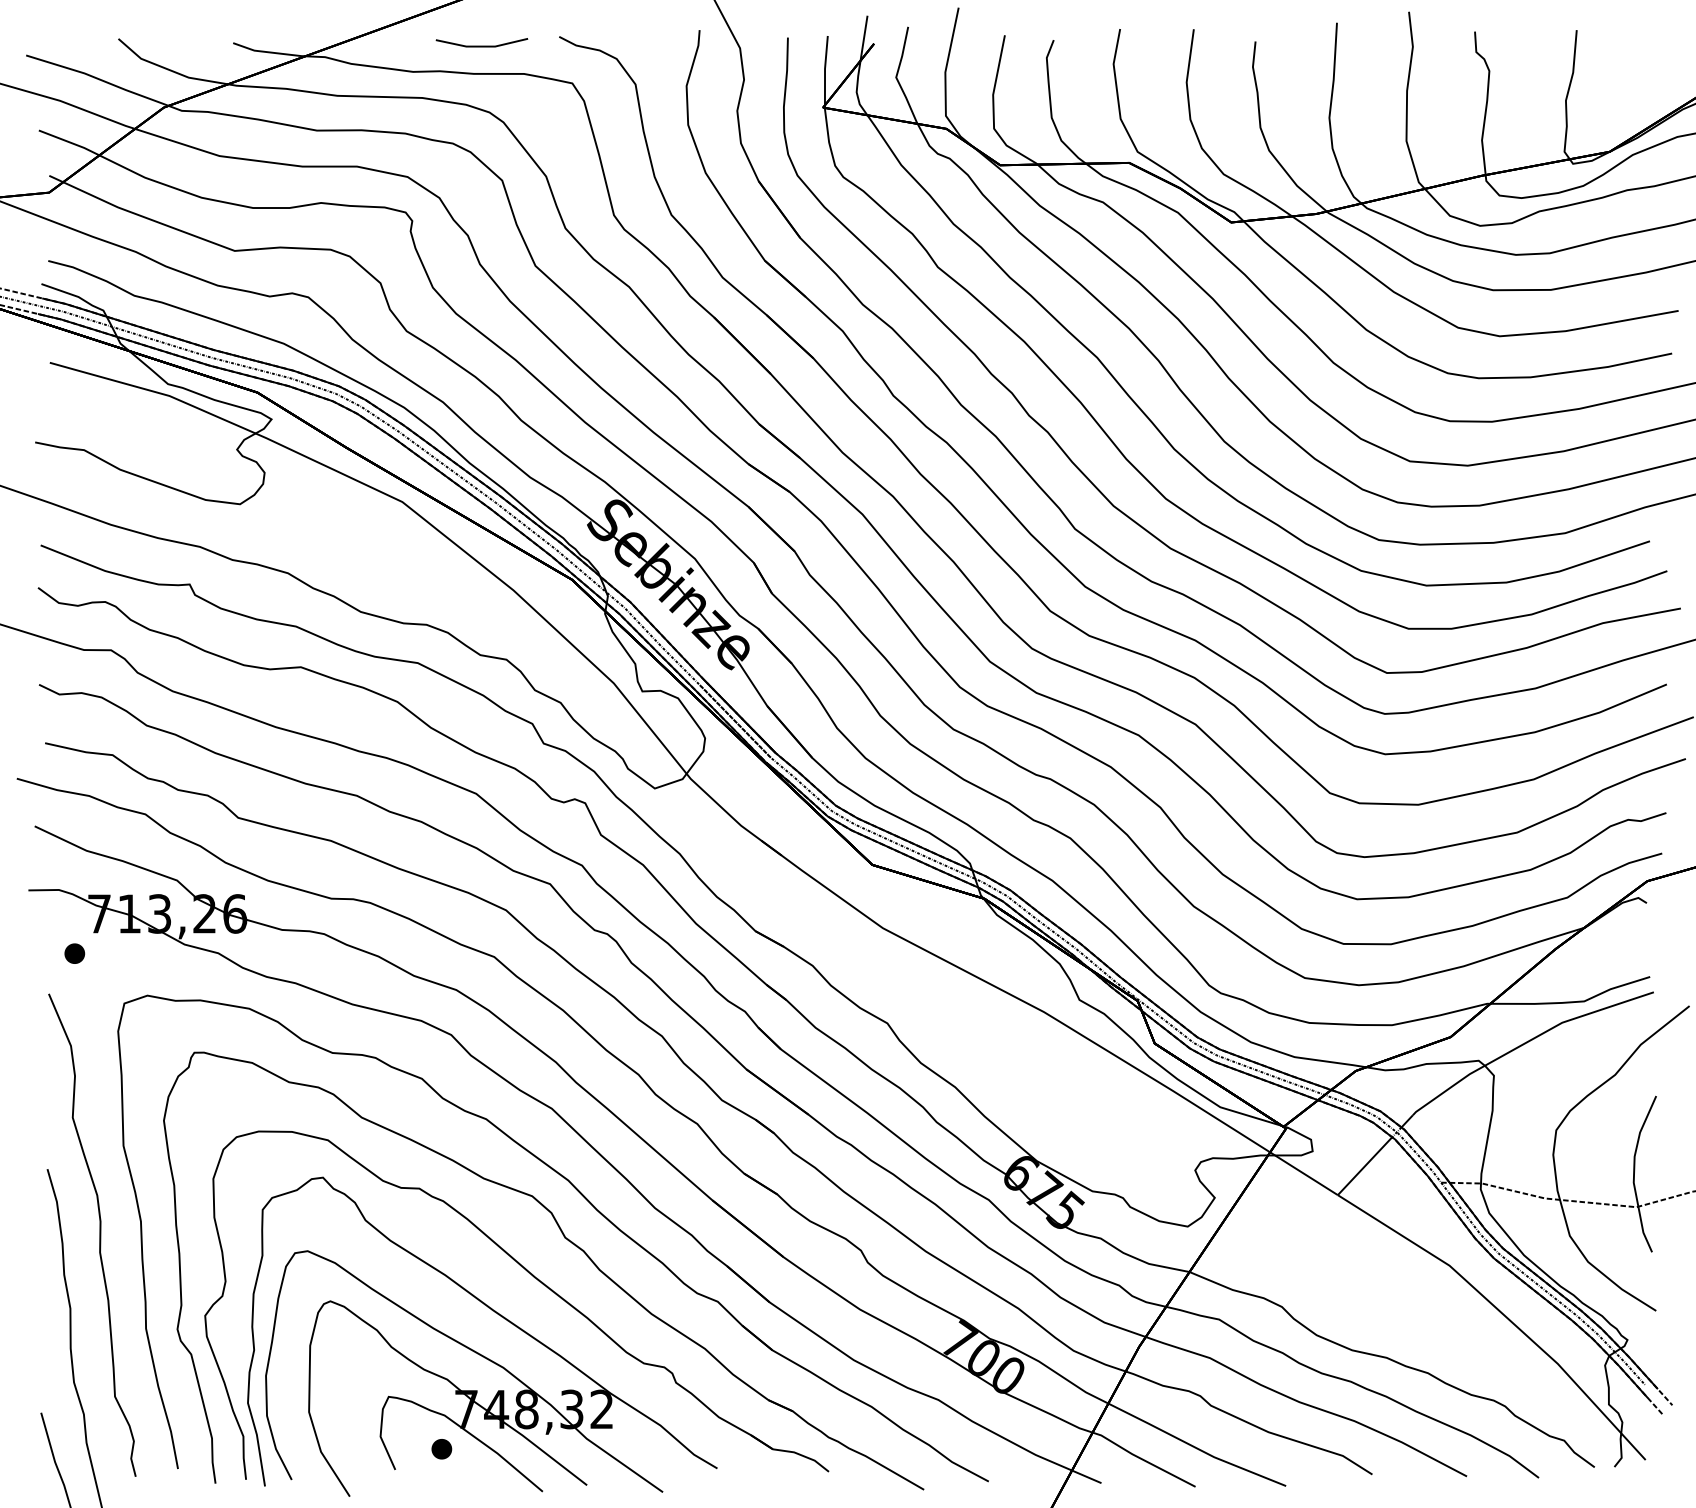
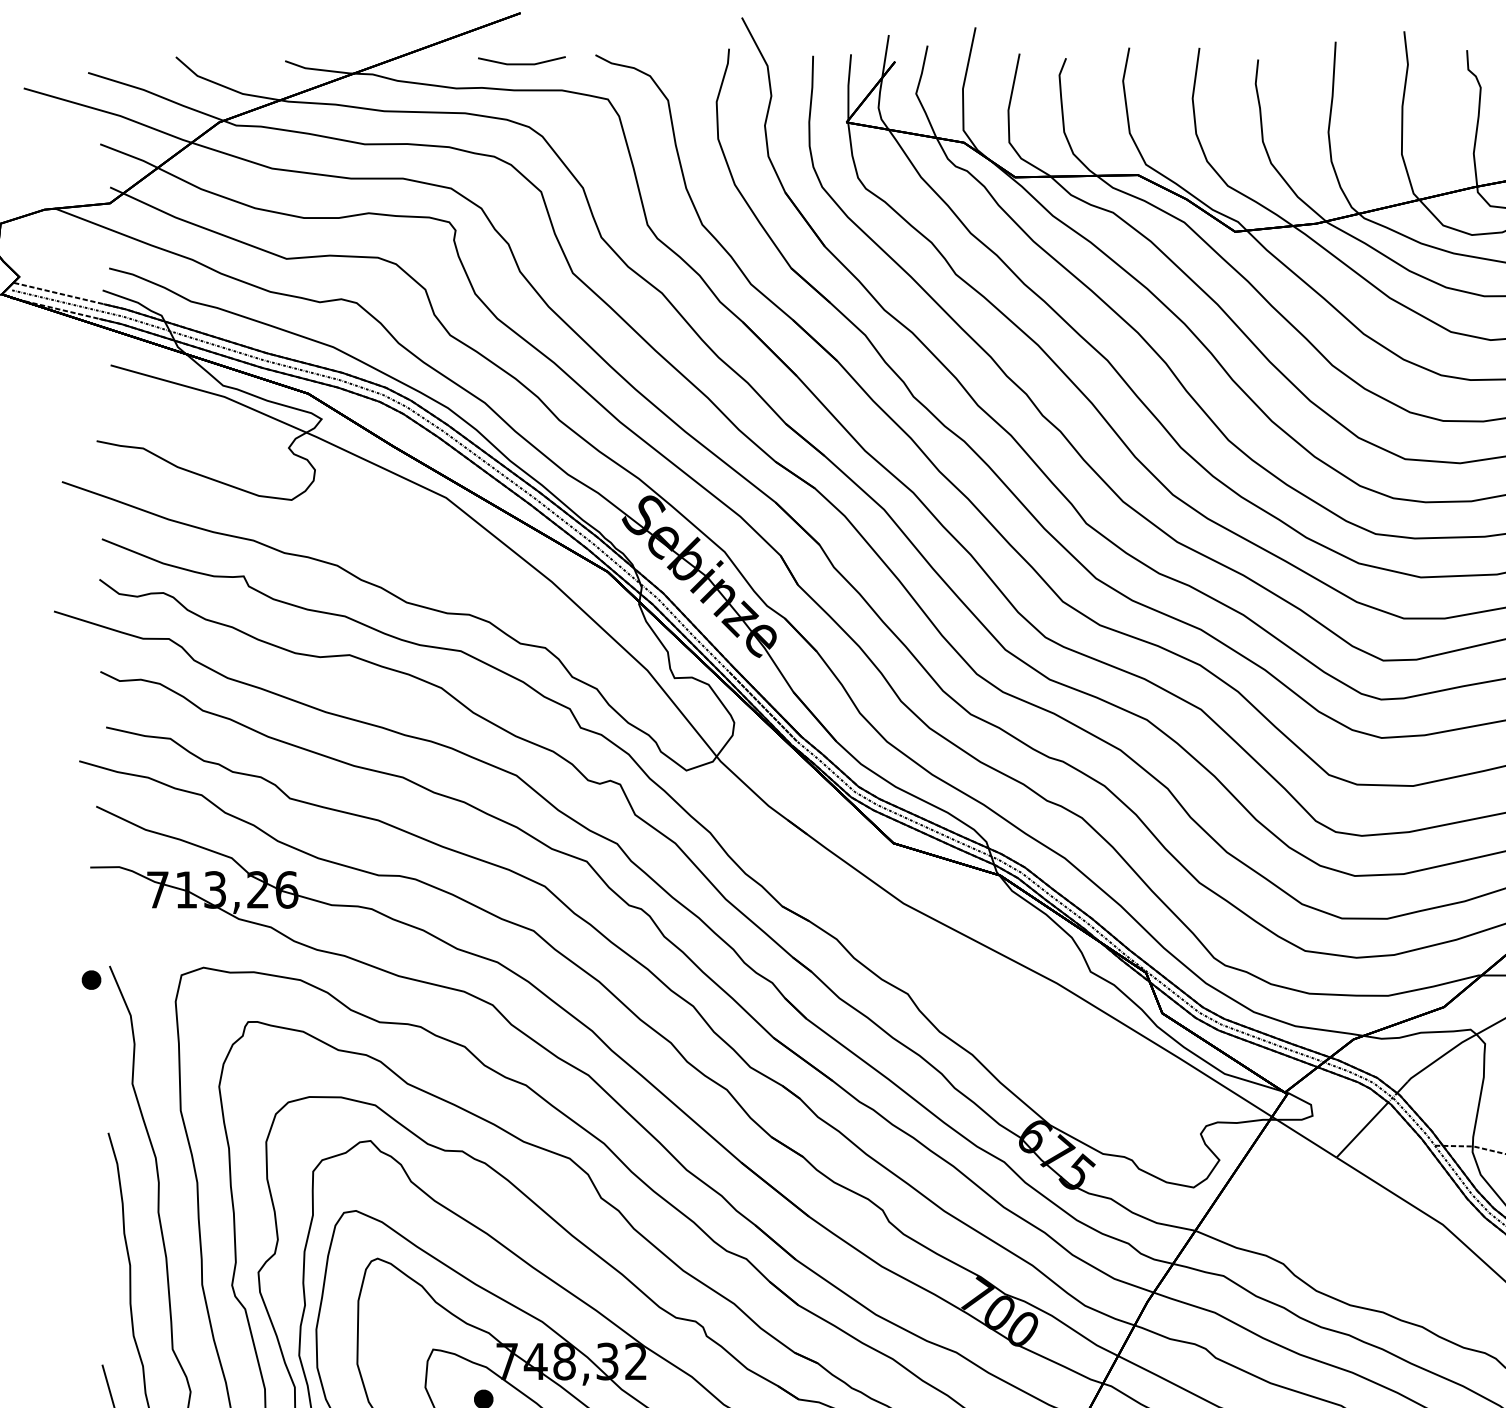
part: (74, 953) -> (91, 979), moved

